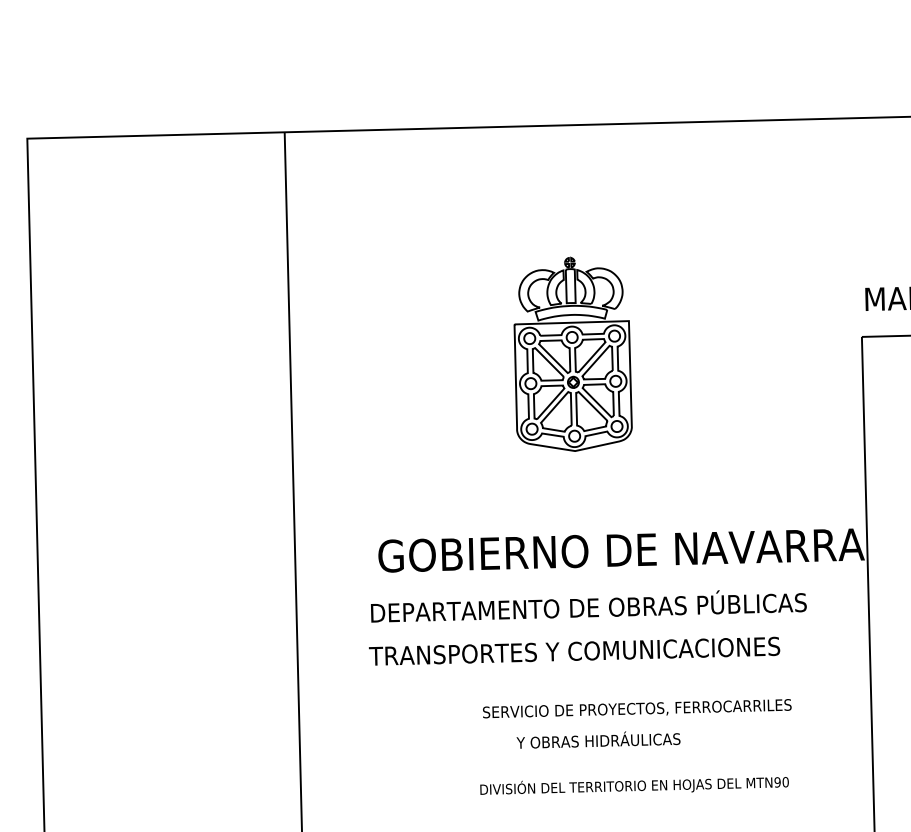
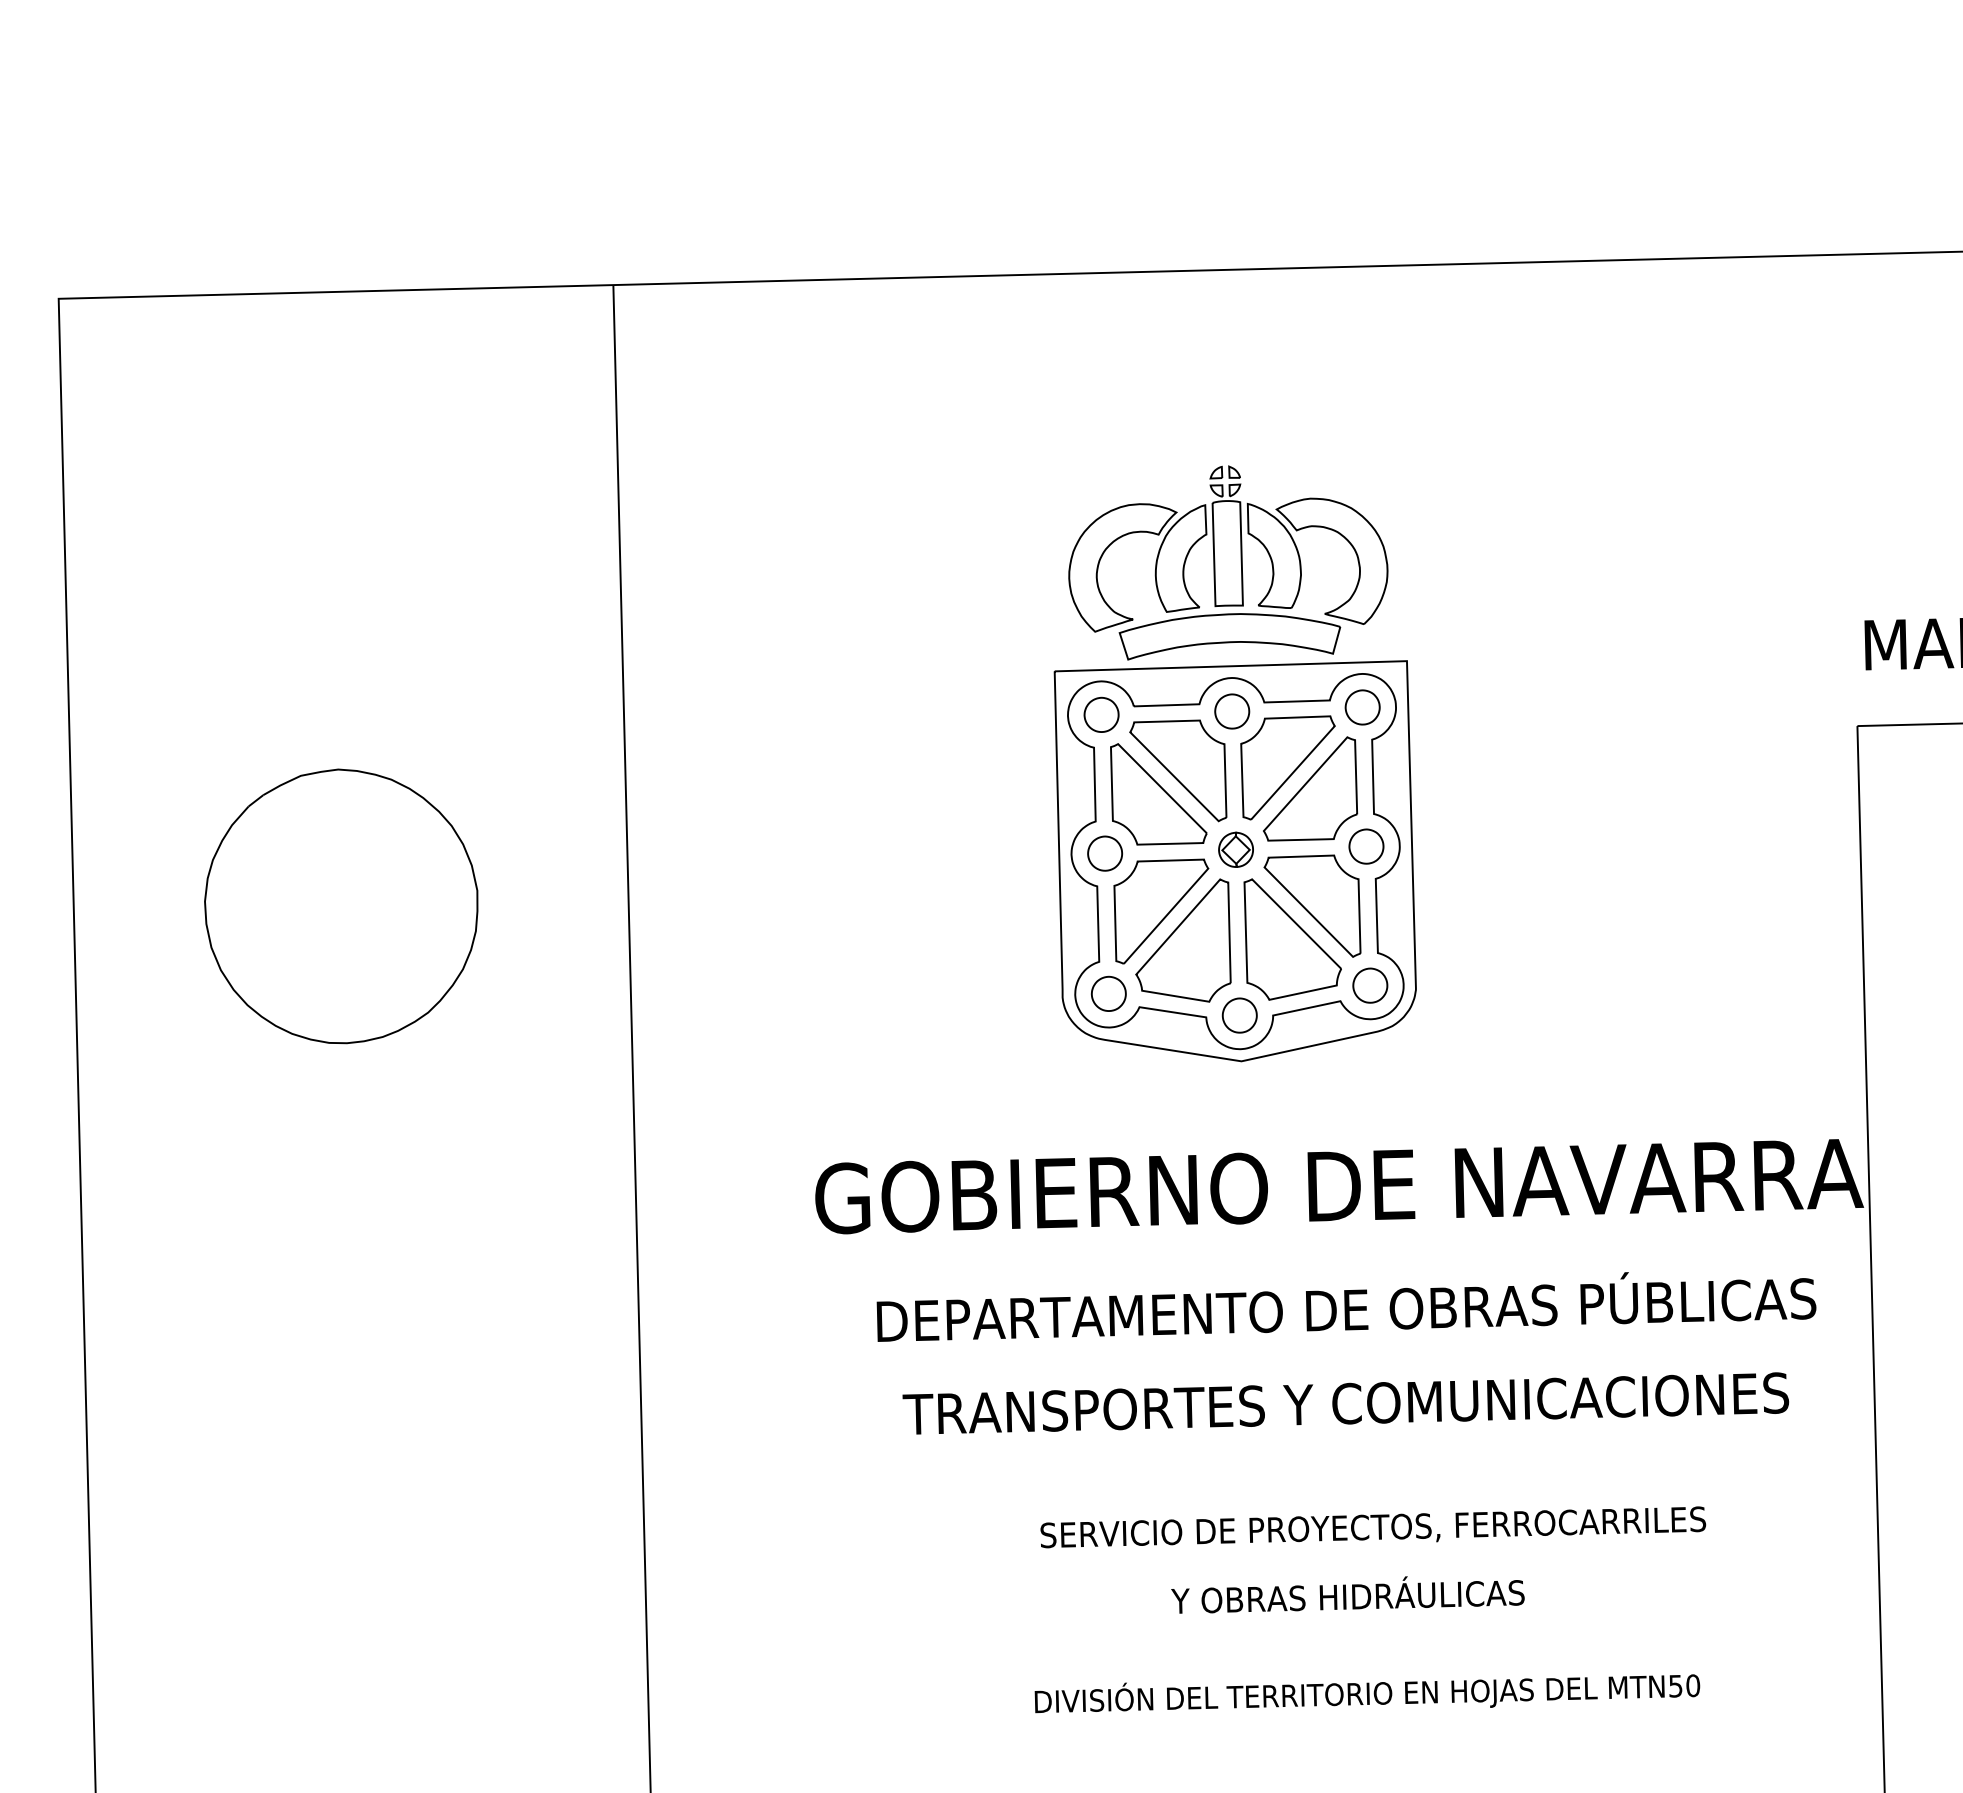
part: (572, 354) -> (1233, 763), size x1.43
part: (158, 420) -> (341, 906), added
text: (588, 606) -> (1345, 1307), moved
text: (574, 650) -> (1345, 1401), moved
text: (598, 739) -> (1347, 1593), moved
text: (777, 782) -> (1675, 1686), MTN90 -> MTN50

